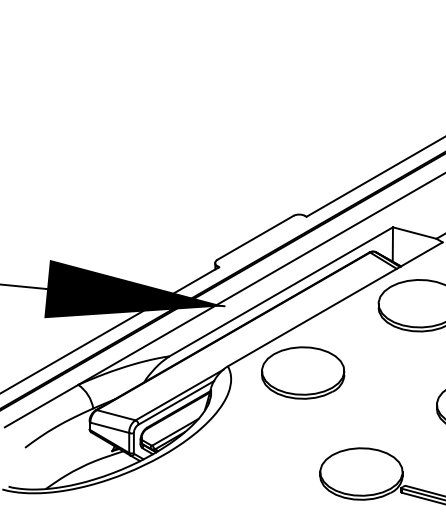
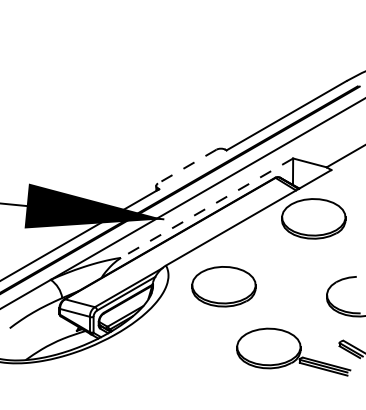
line: (255, 237) -> (187, 166), solid -> dashed
line: (280, 292) -> (206, 208), solid -> dashed
part: (302, 372) -> (223, 286), moved

